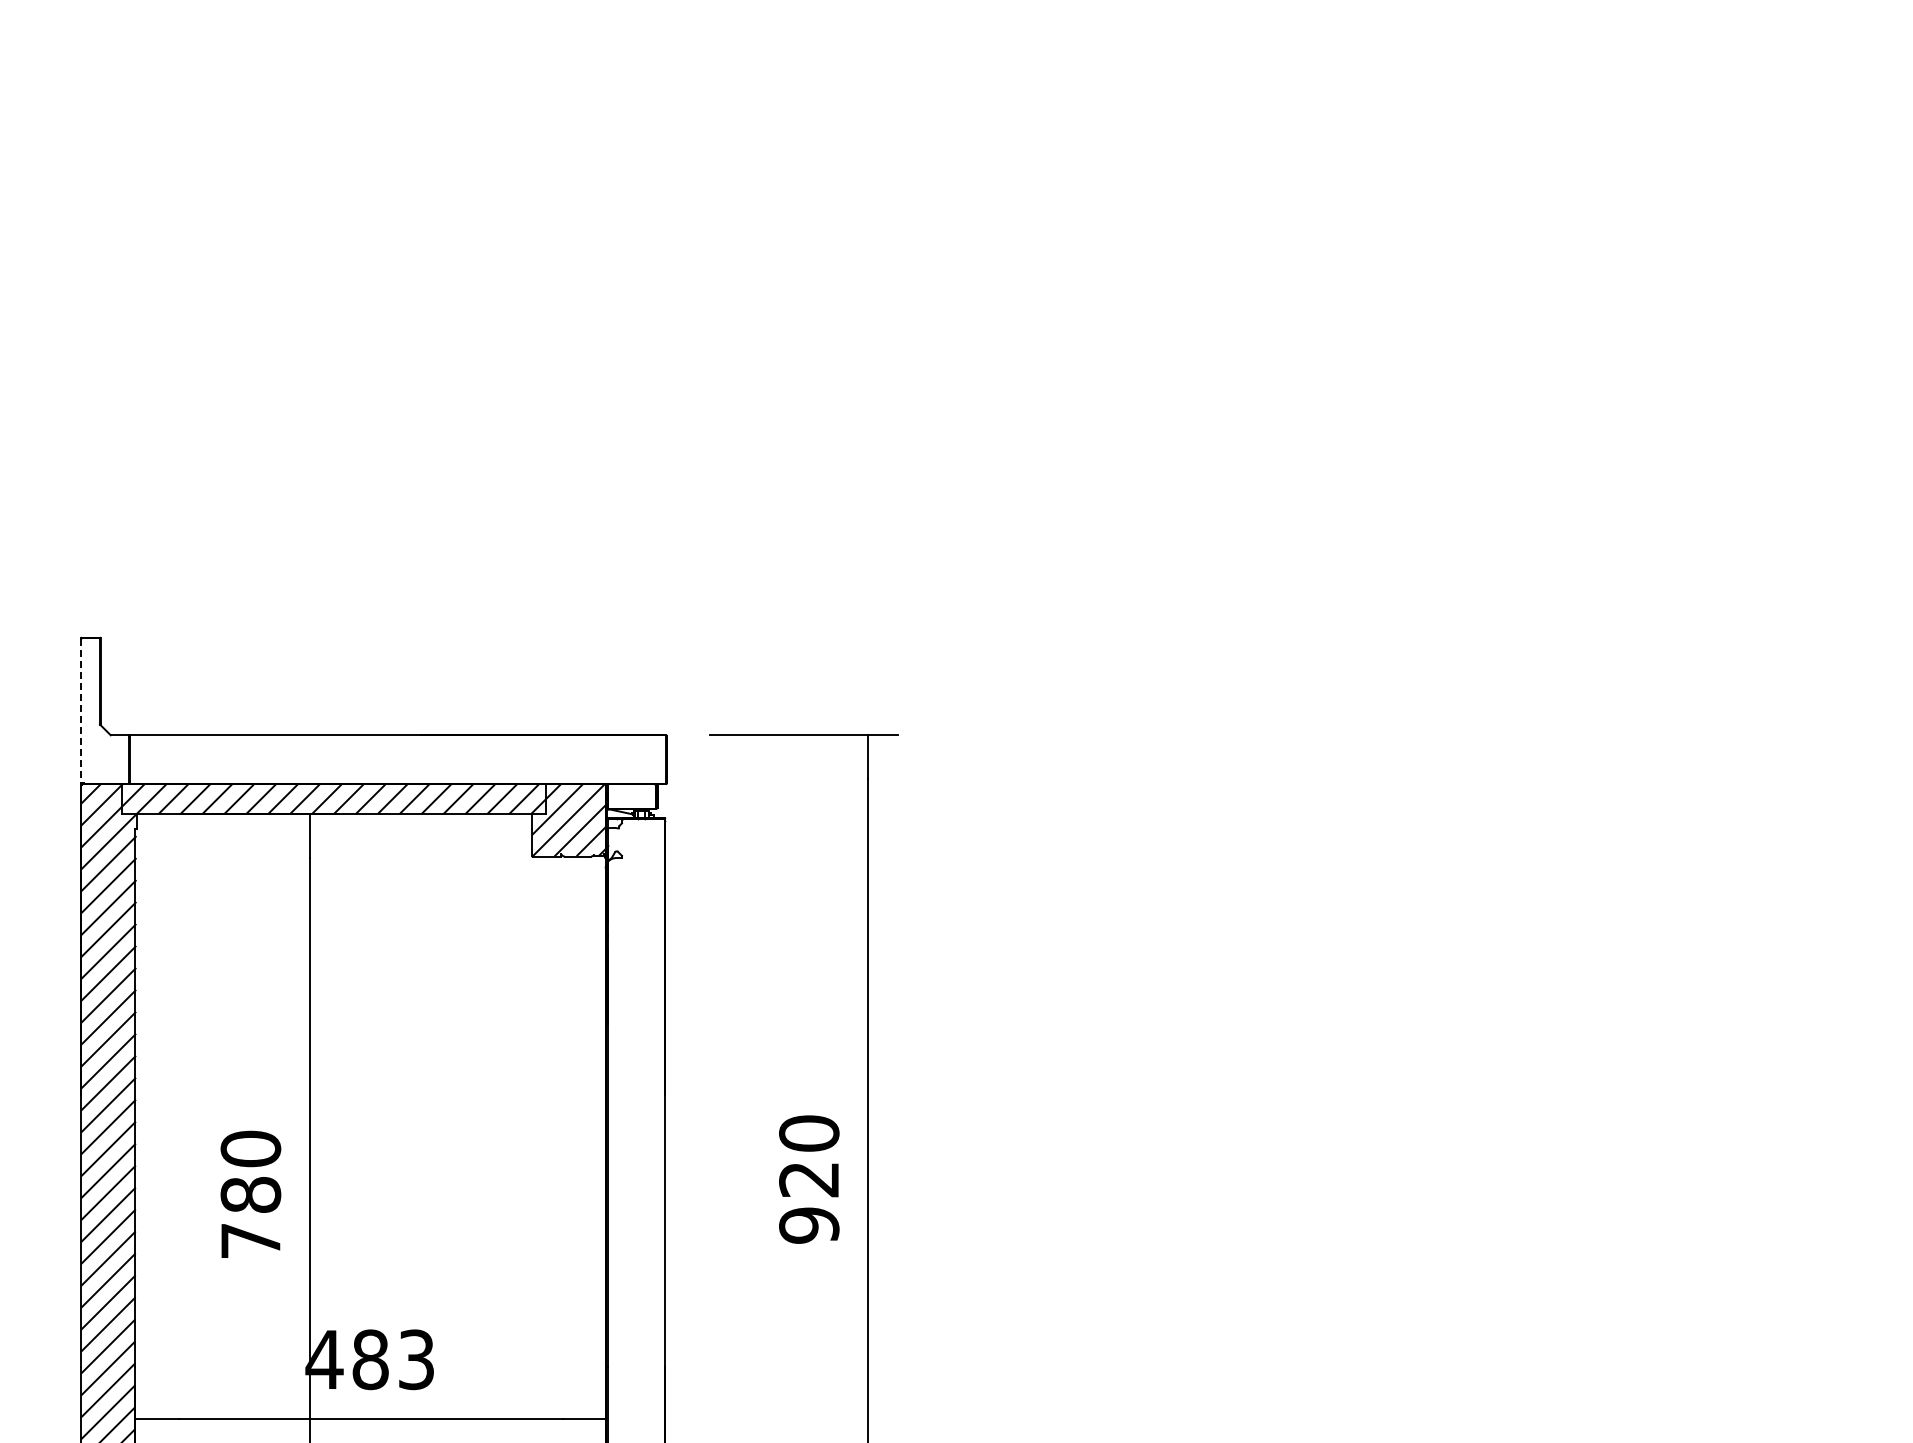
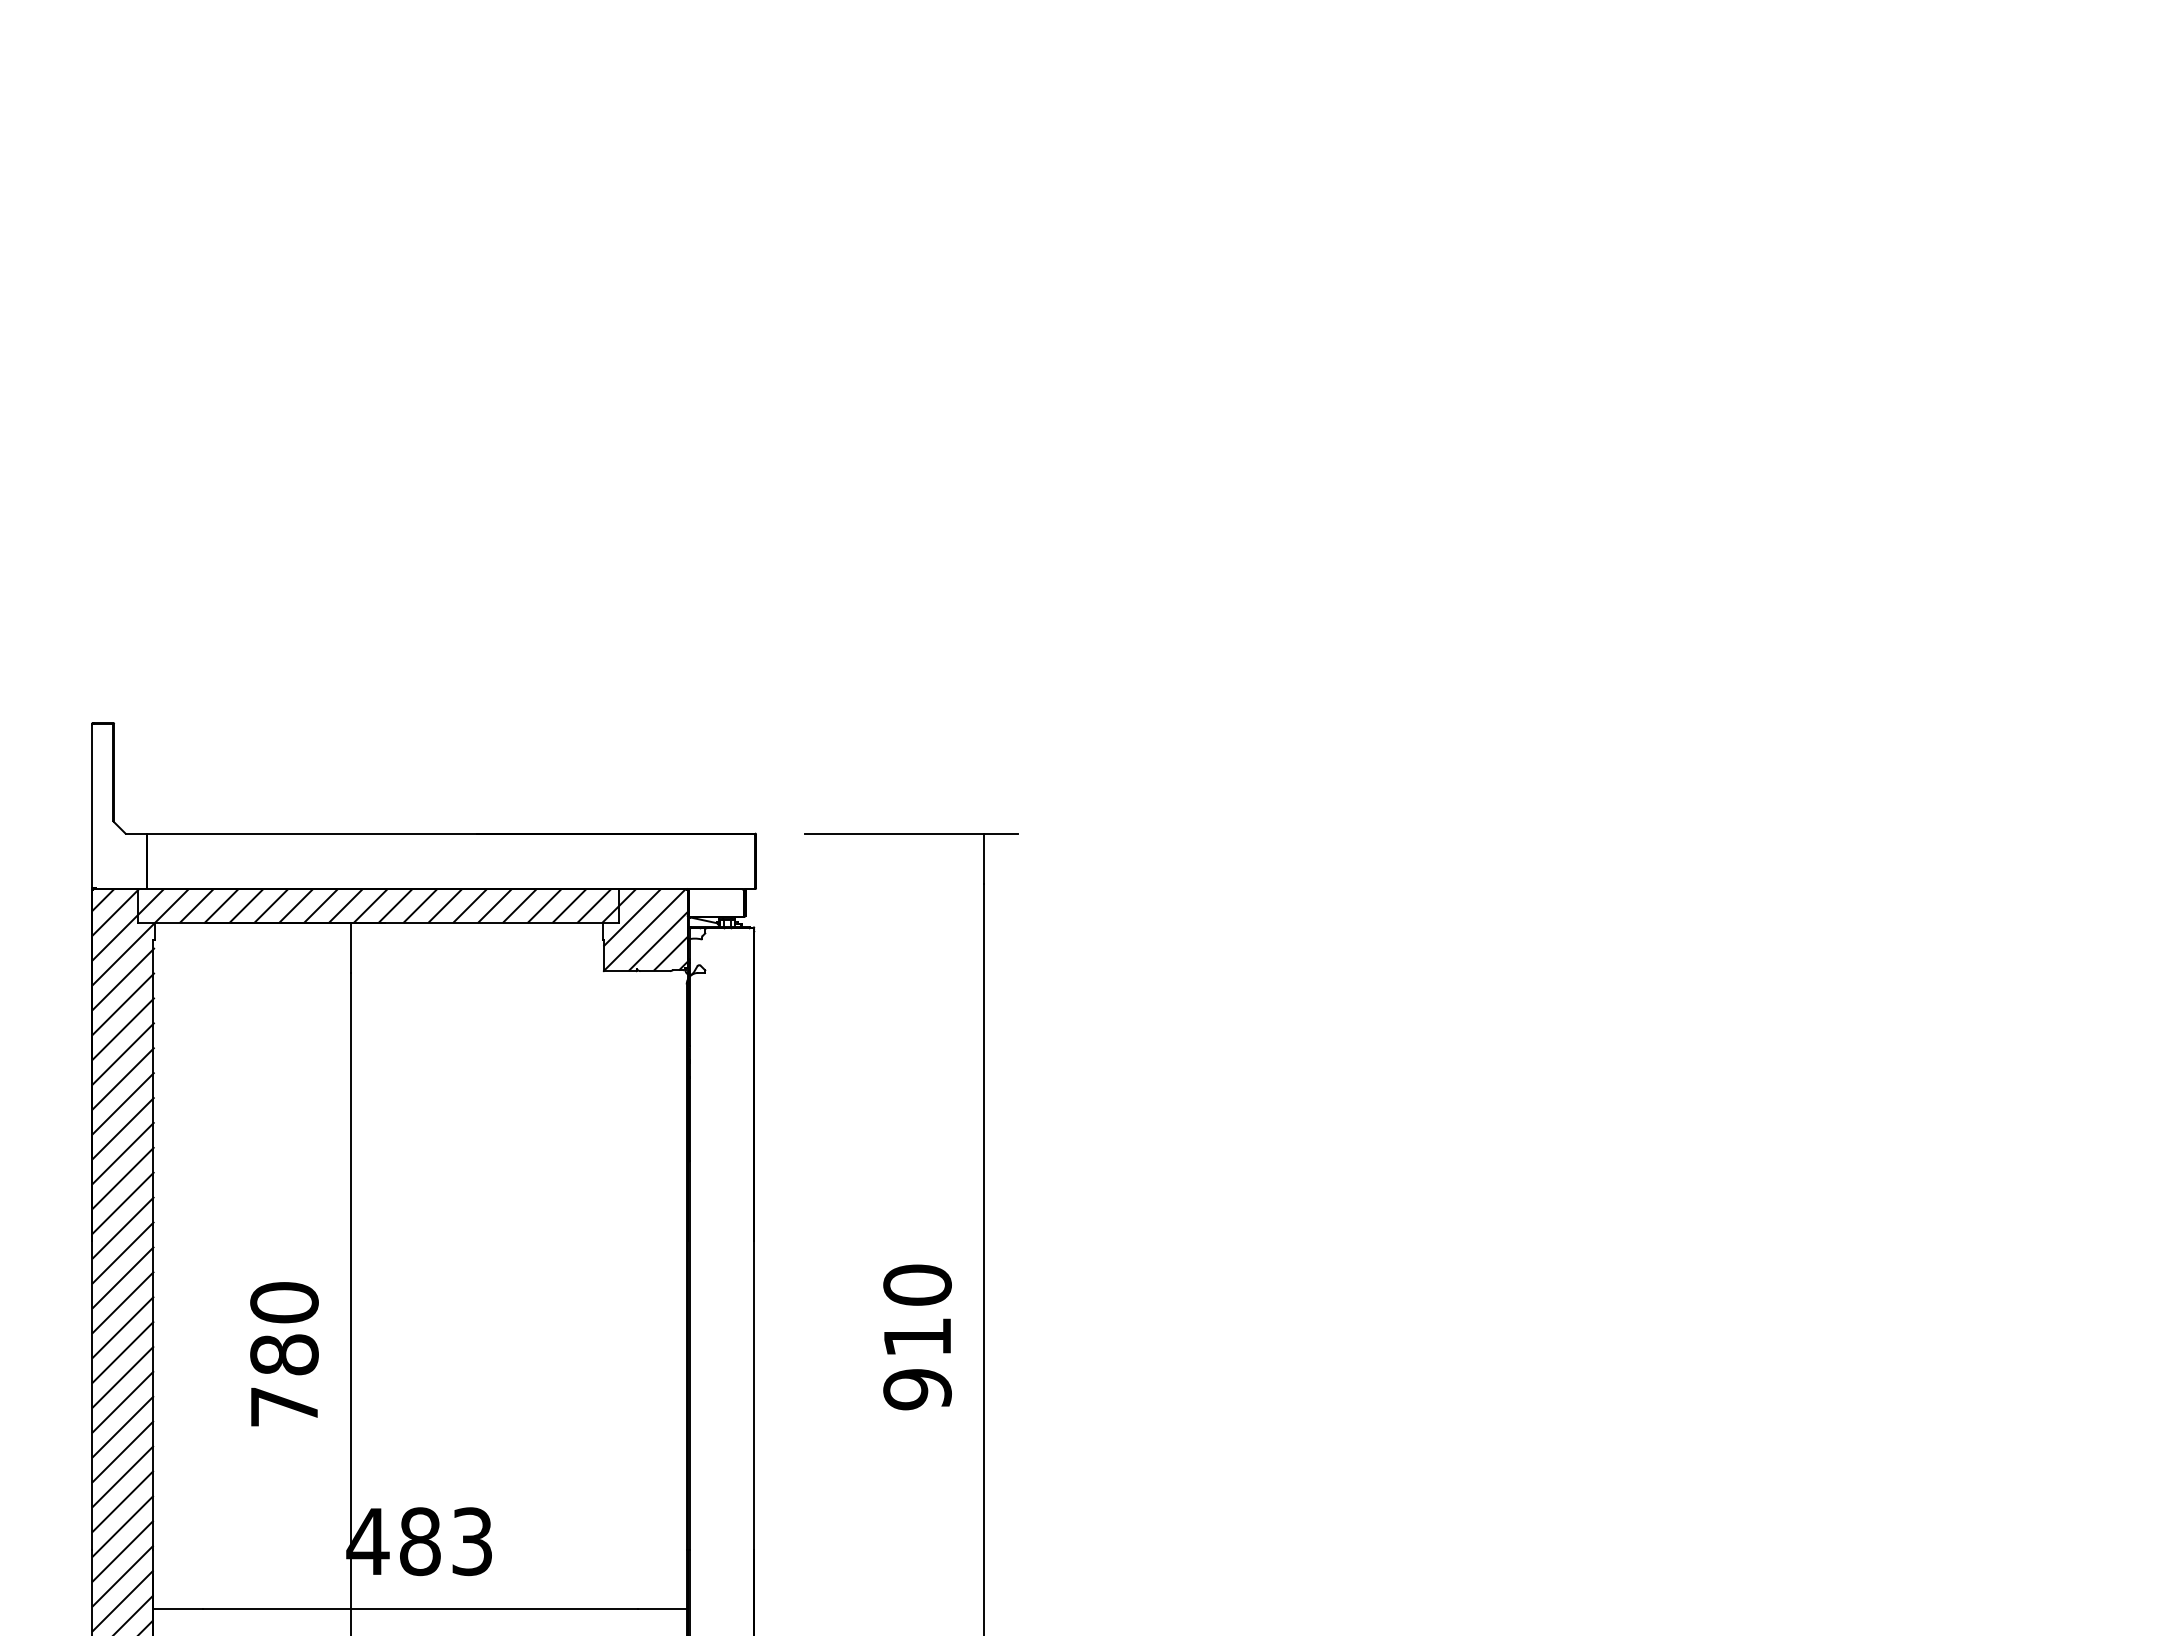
line: (81, 711) -> (92, 806), dashed -> solid
text: (808, 1180) -> (916, 1338), 920 -> 910

